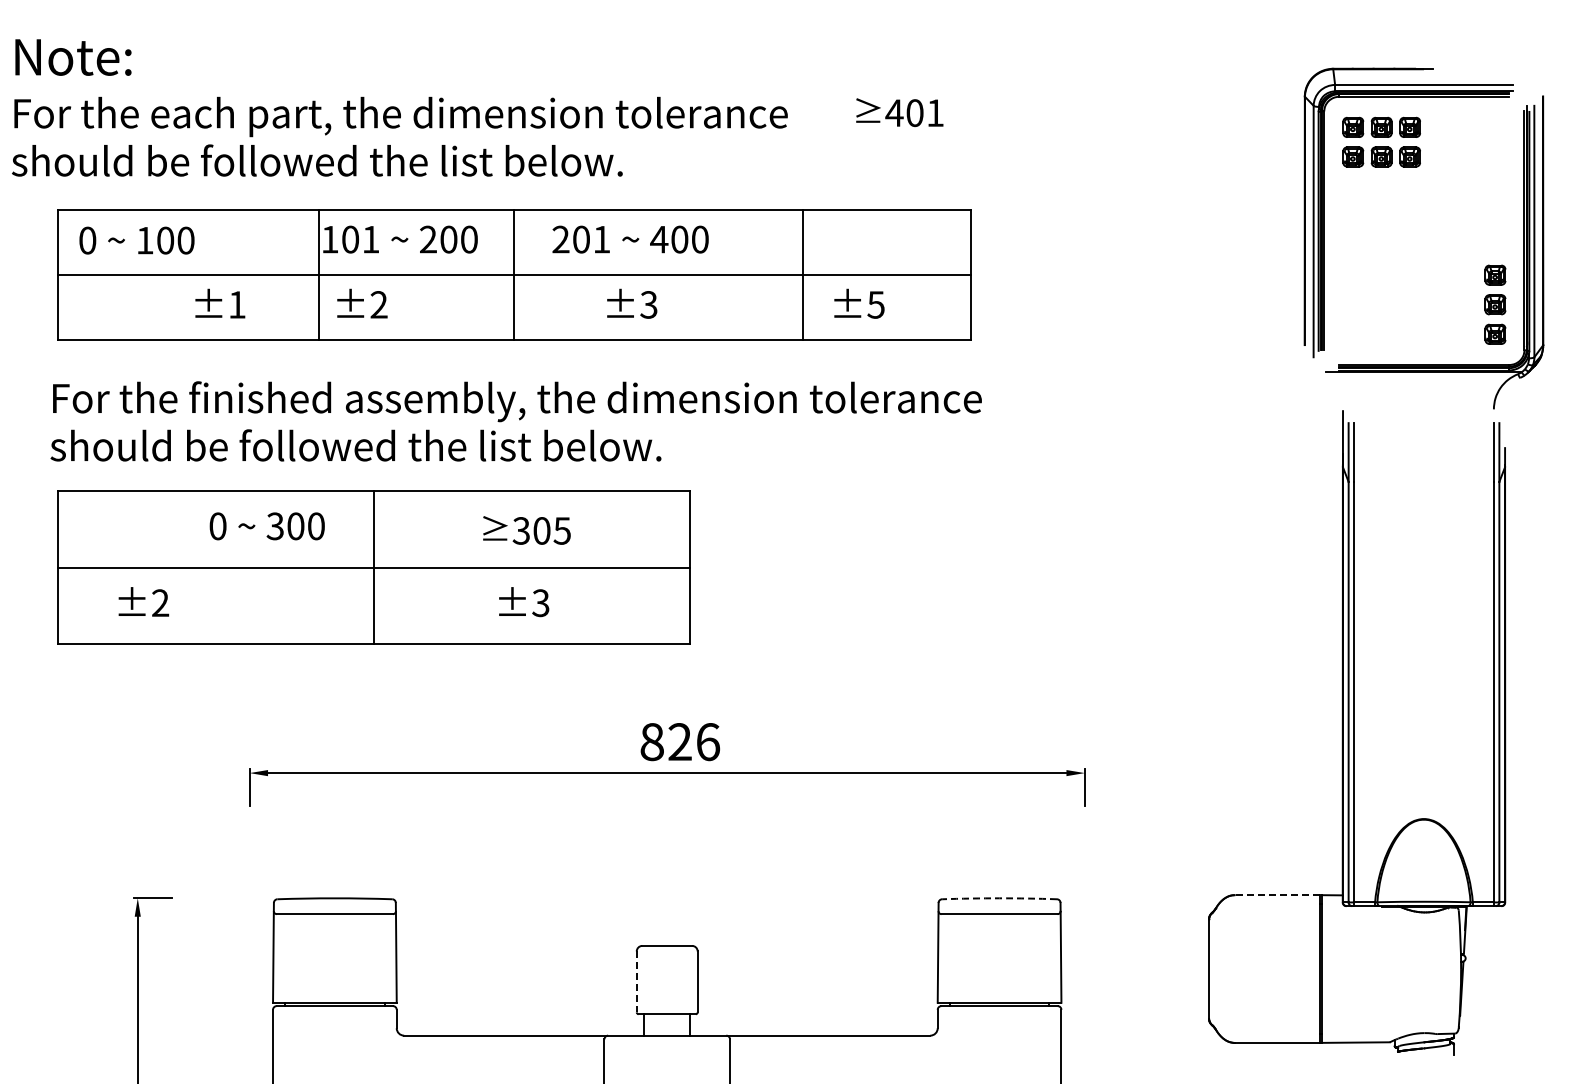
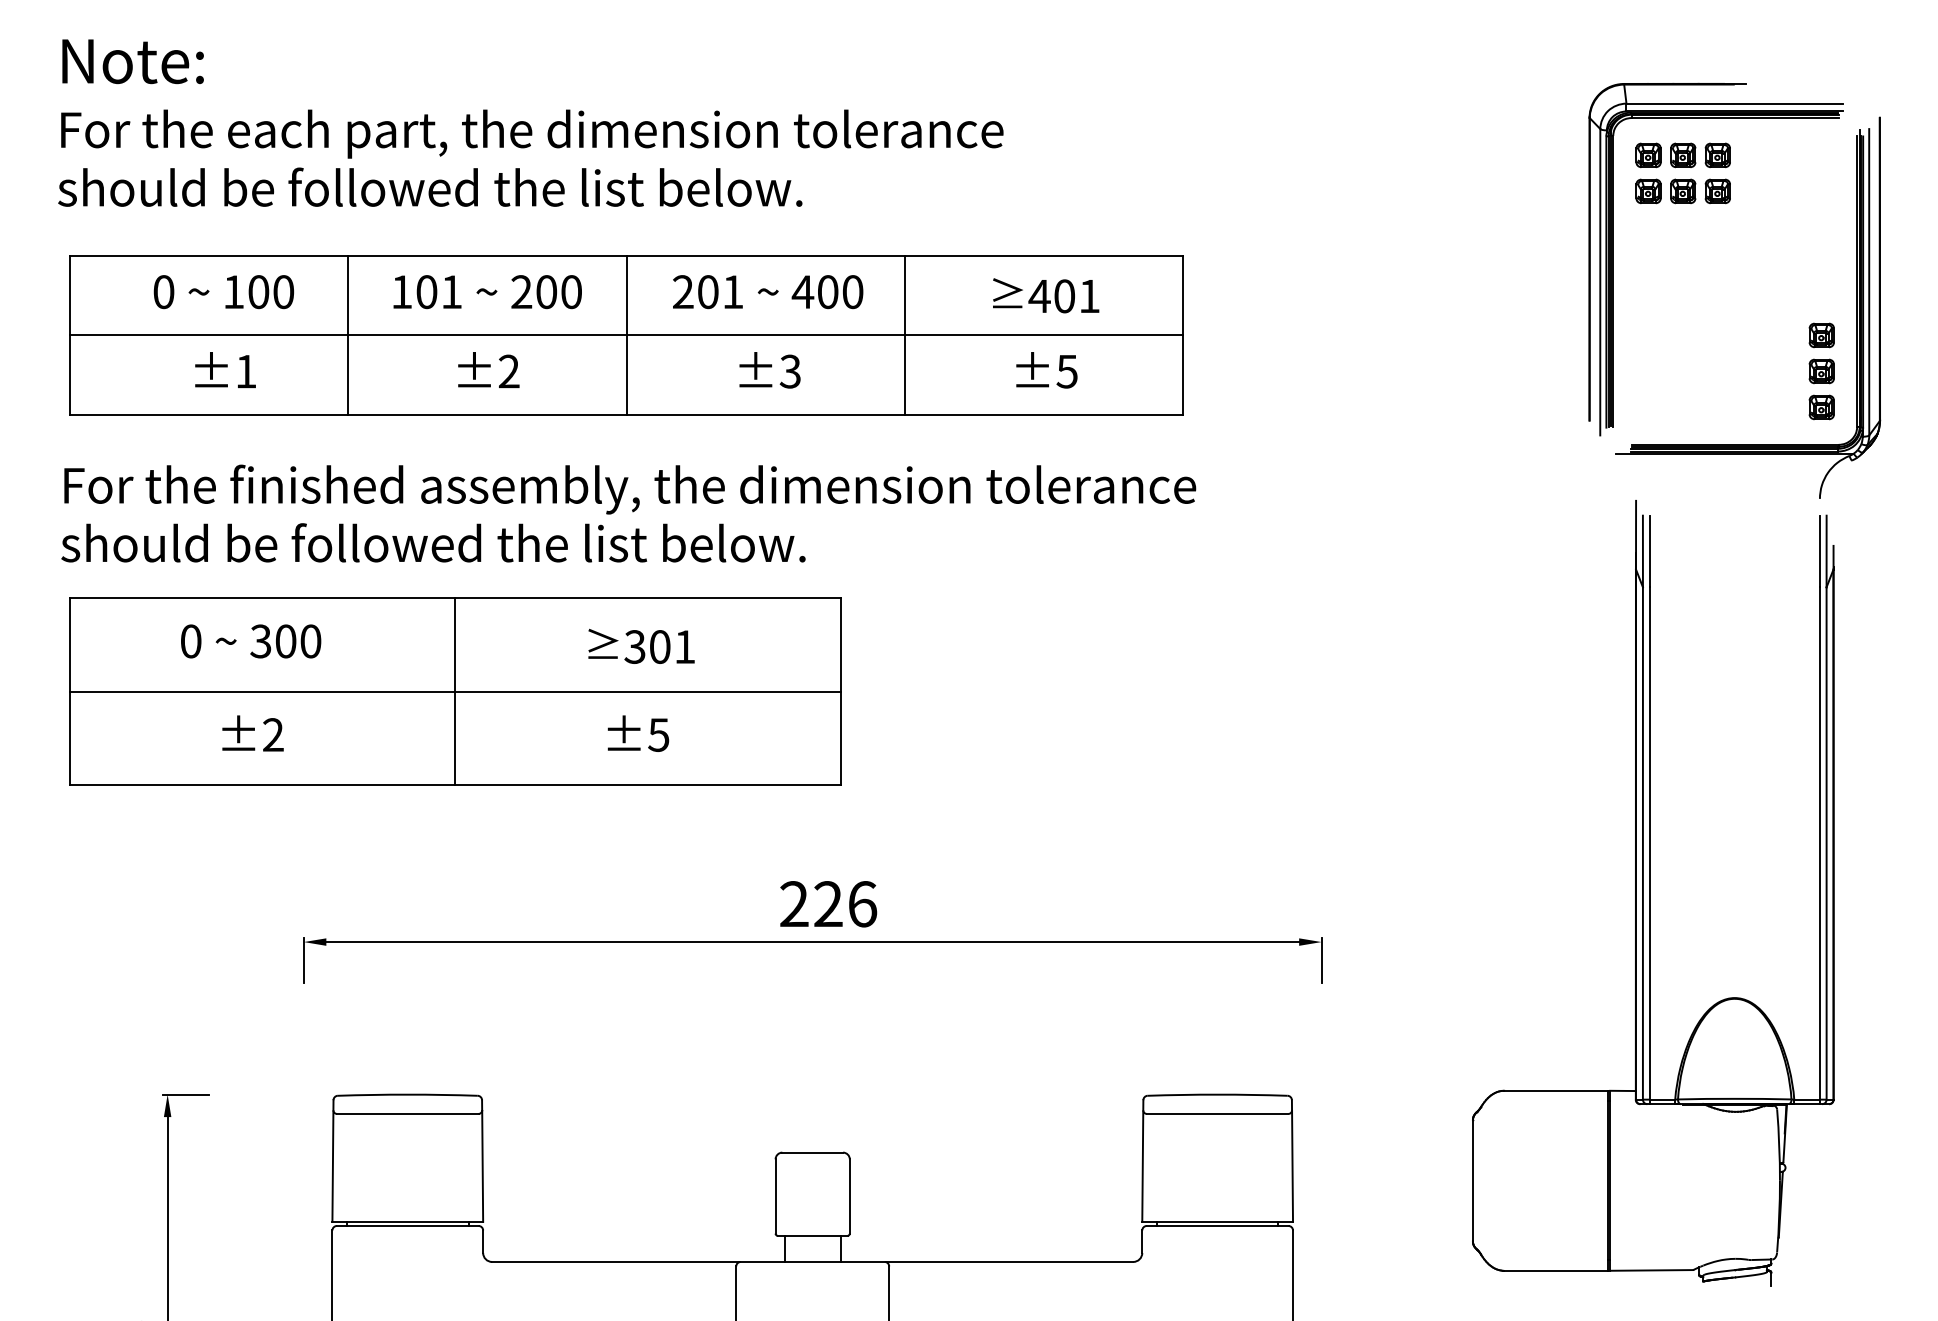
text: (399, 107) -> (530, 122), moved
text: (899, 112) -> (1045, 295), moved
text: (136, 240) -> (223, 291), moved
line: (319, 274) -> (348, 334), moved
line: (802, 274) -> (904, 334), moved
text: (220, 303) -> (225, 369), moved
text: (362, 303) -> (488, 369), moved
text: (266, 526) -> (250, 641), moved
text: (561, 530) -> (683, 646), 305 -> 301
text: (143, 601) -> (252, 732), moved
text: (541, 602) -> (659, 734), ±3 -> ±5
text: (651, 742) -> (793, 904), 826 -> 226
line: (1277, 895) -> (1556, 1091), dashed -> solid
arc: (999, 898) -> (1217, 1094), dashed -> solid
line: (636, 982) -> (775, 1197), dashed -> solid

